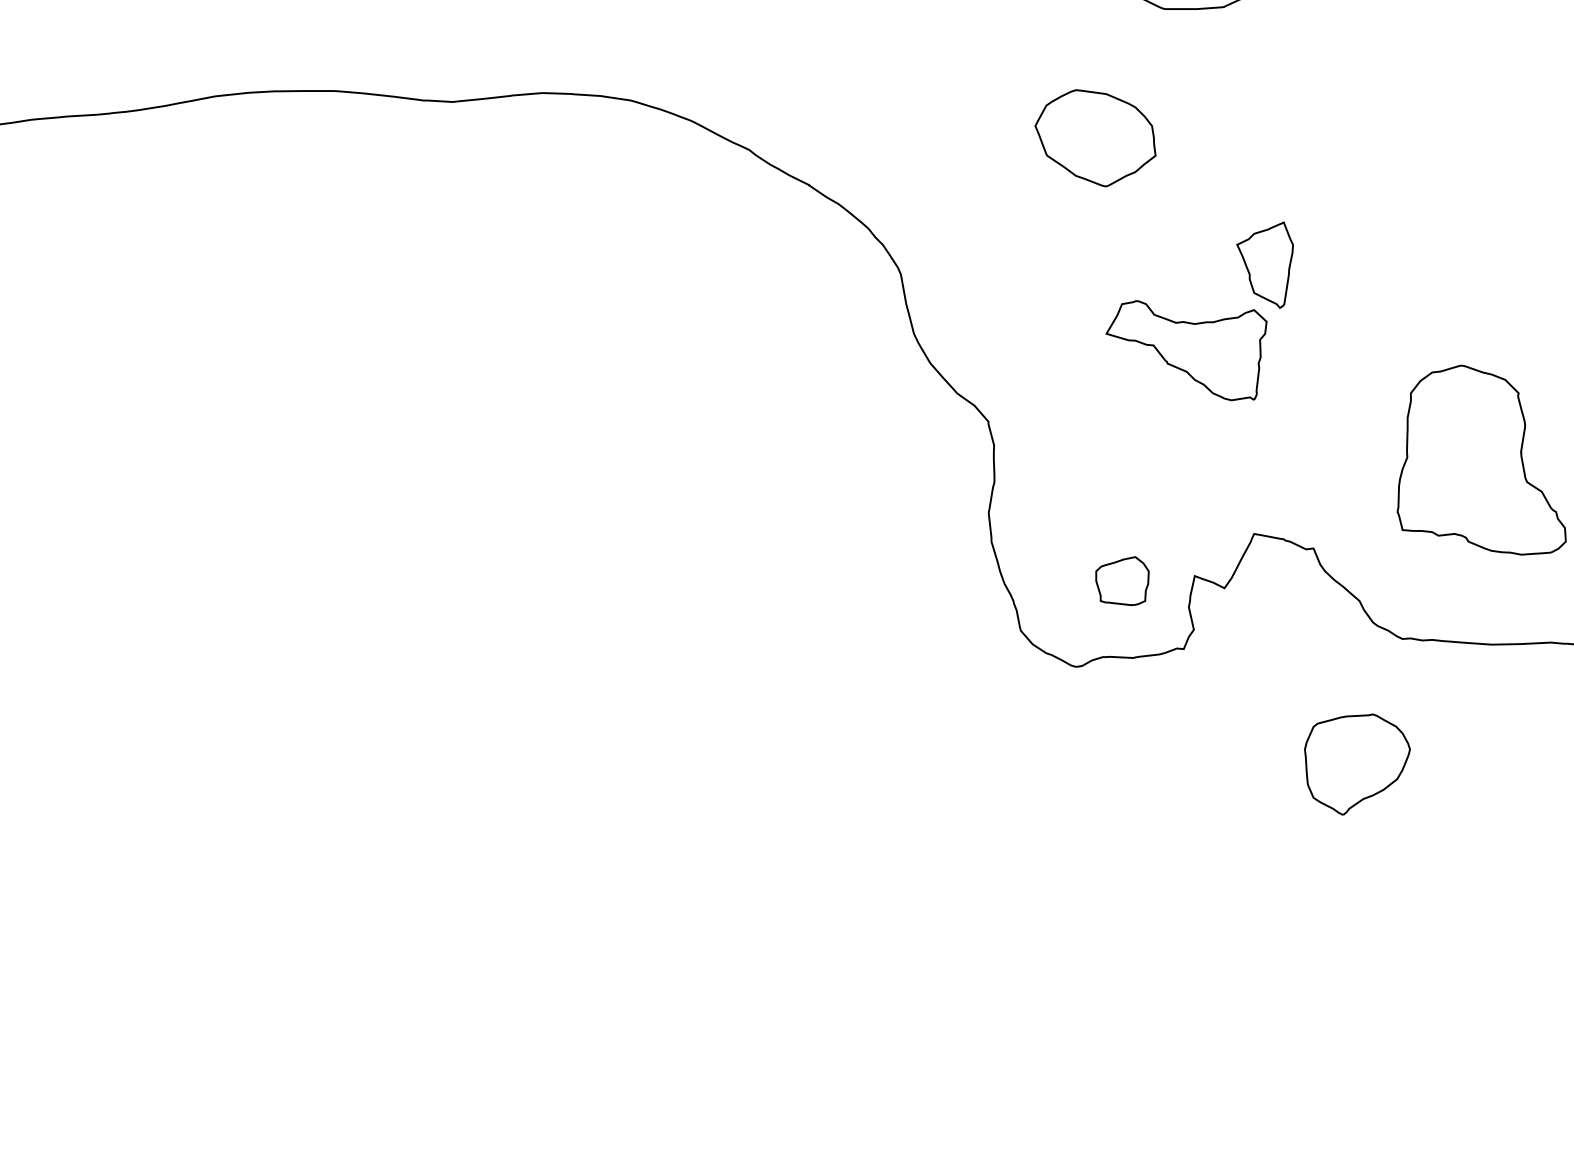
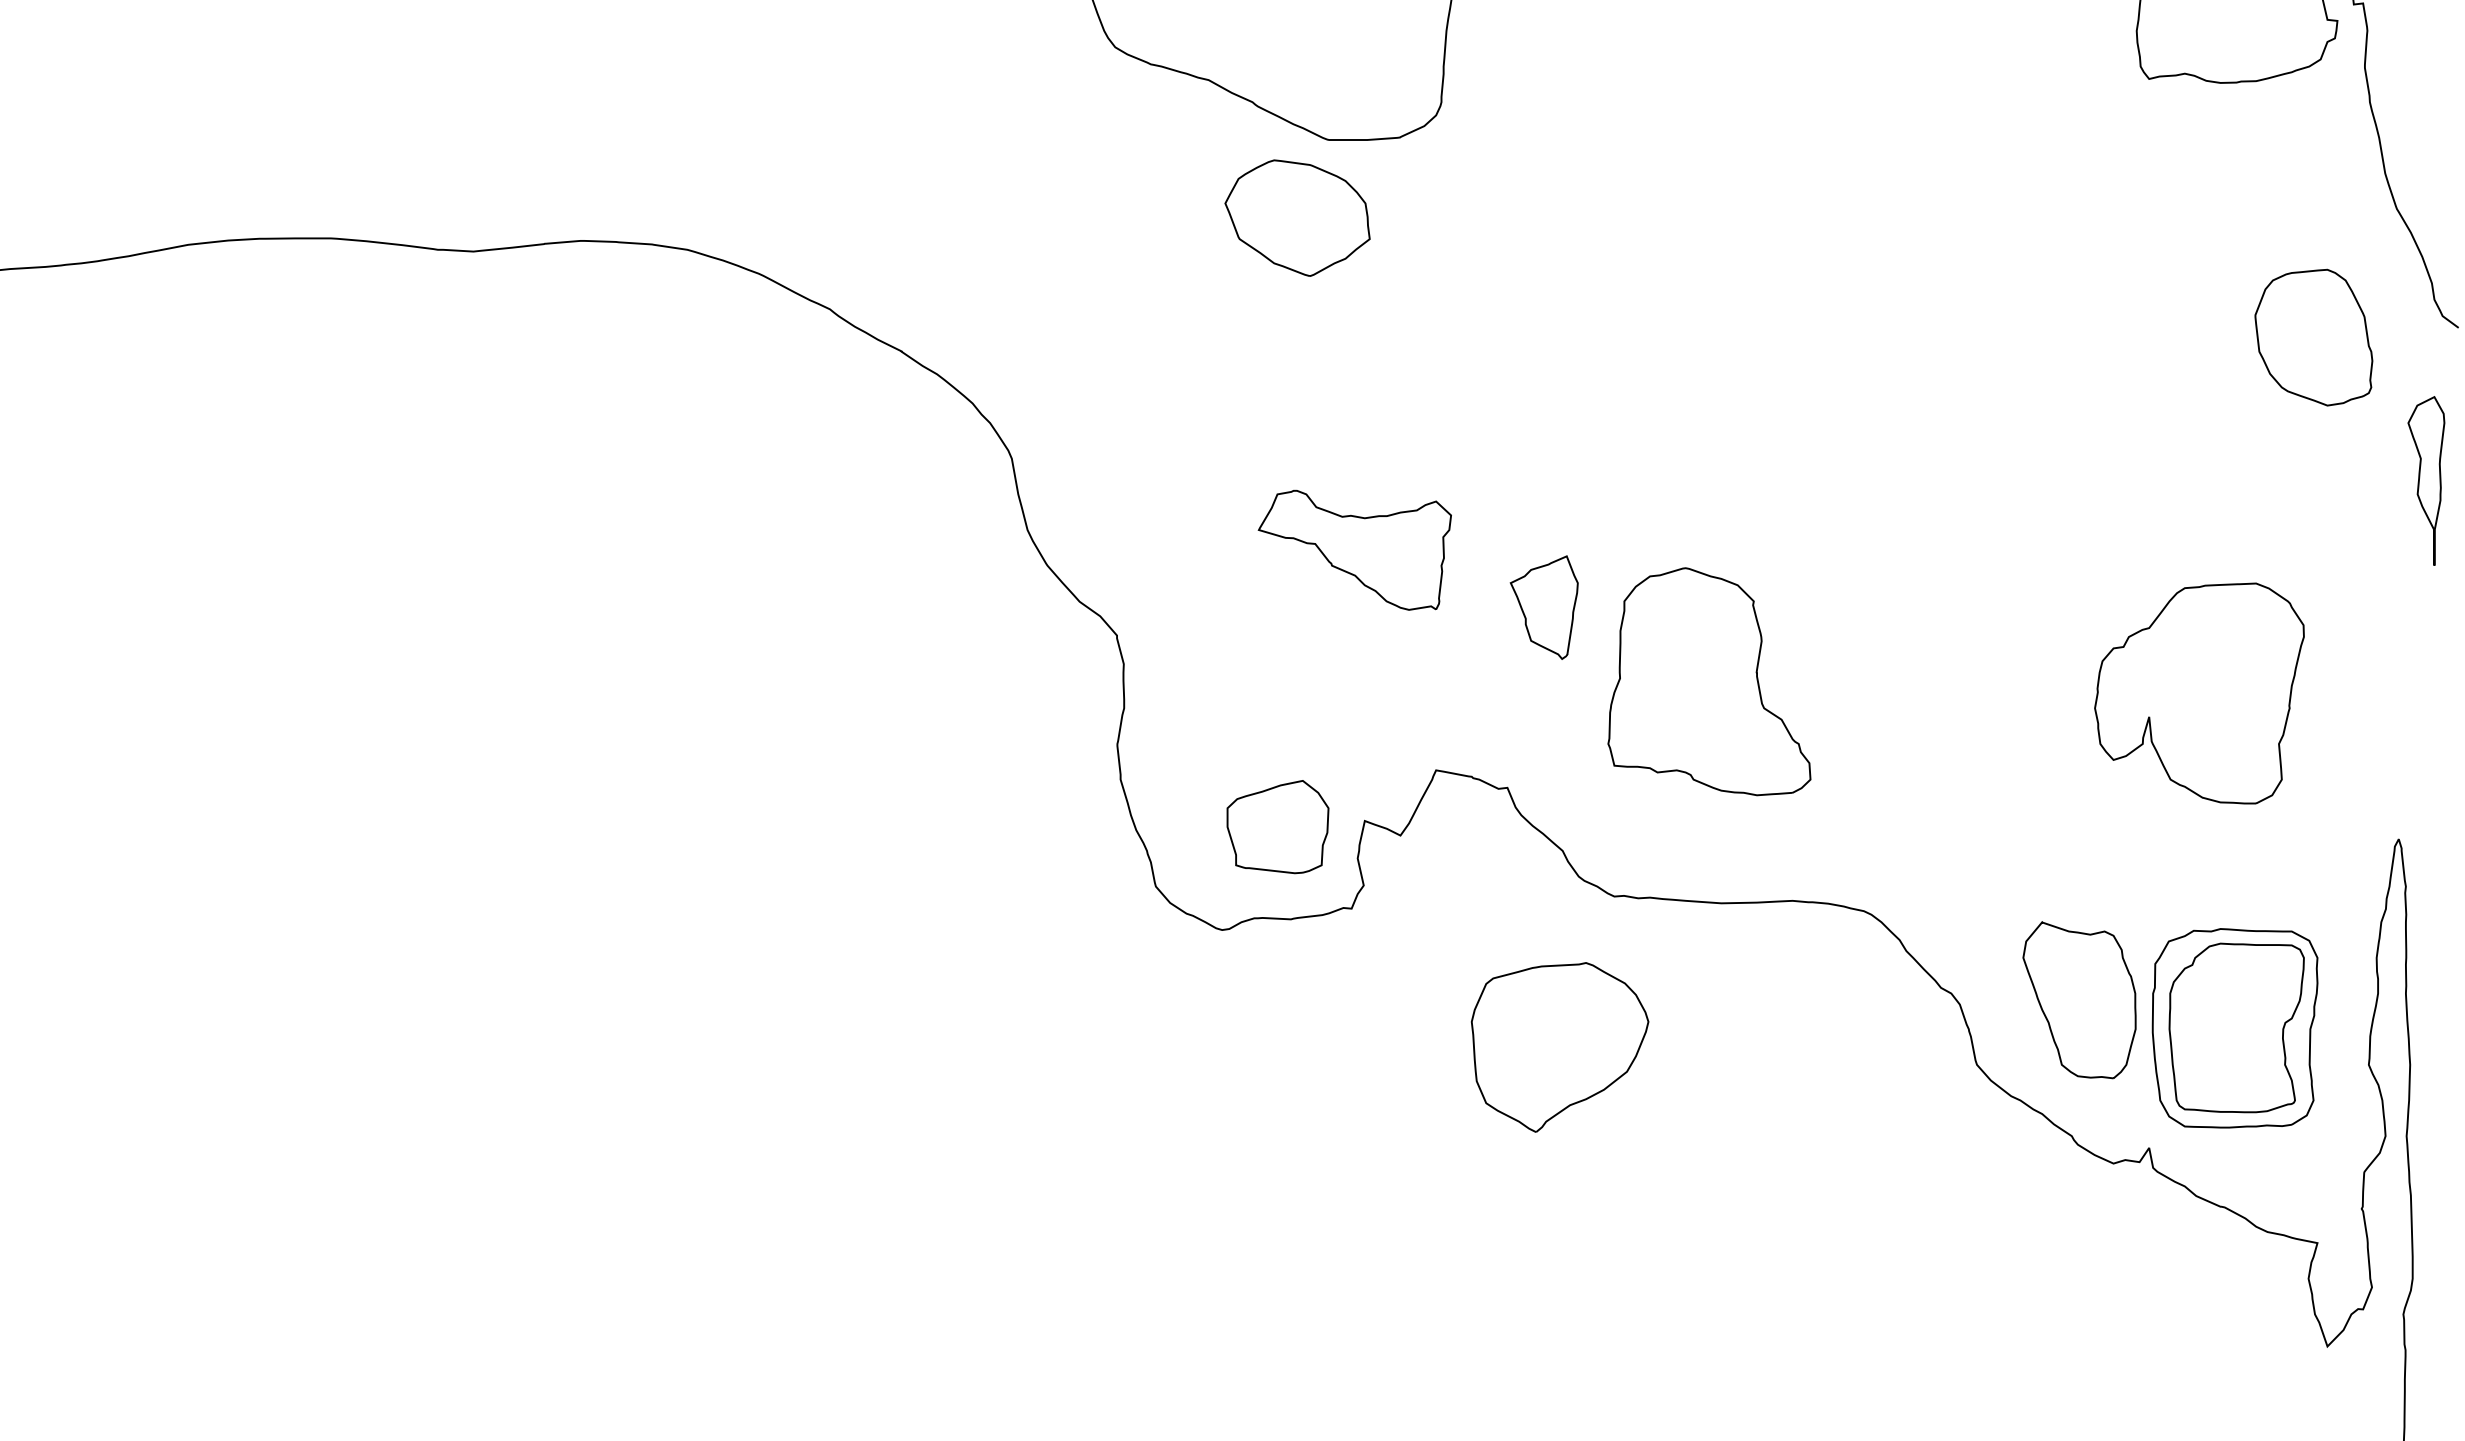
part: (1095, 137) -> (1297, 217), moved
part: (1264, 265) -> (1543, 607), moved
part: (1122, 580) -> (1277, 826), size x1.6
part: (1357, 764) -> (1560, 1047), size x1.4

